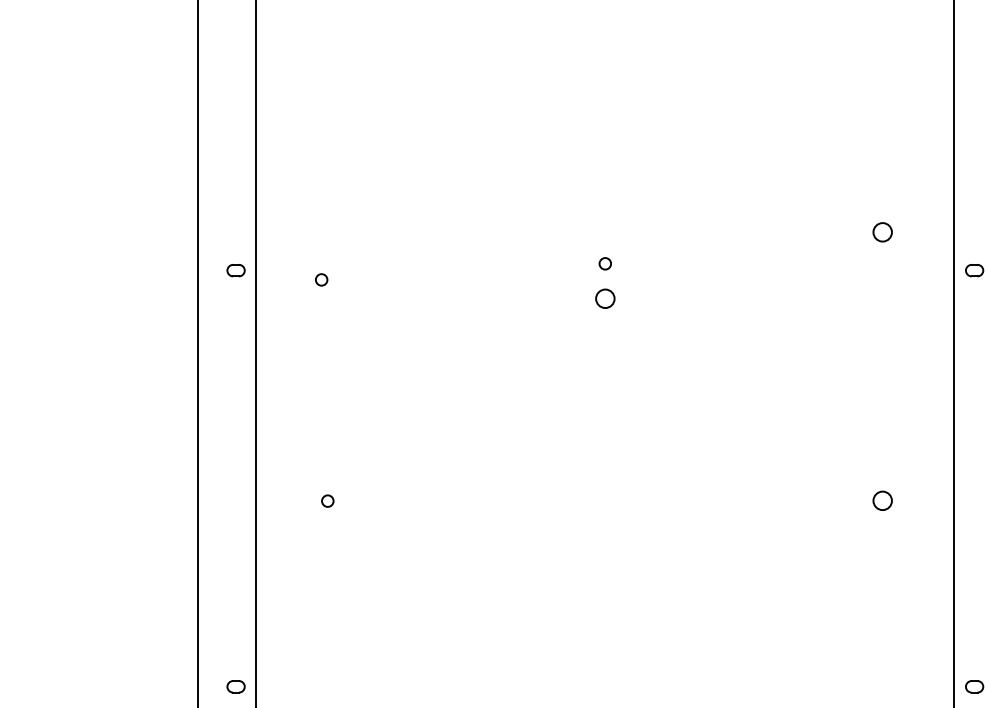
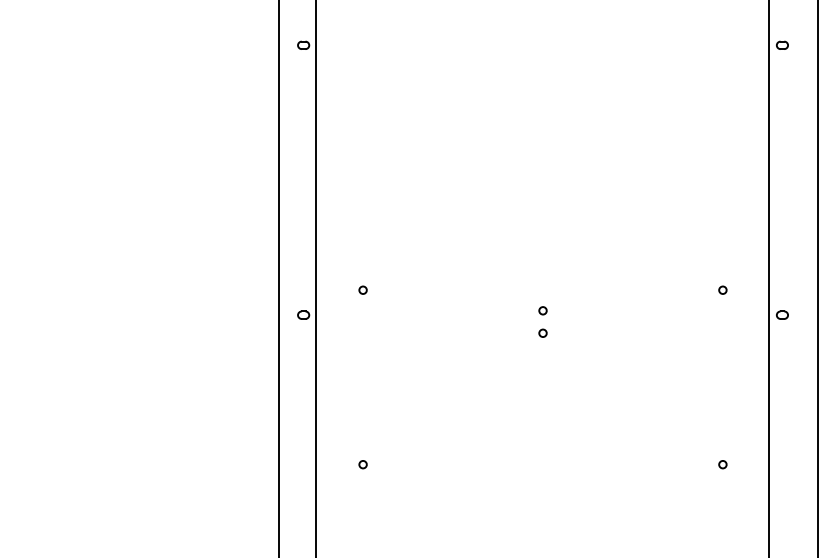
circle: (882, 230) -> (722, 289), size x0.62
circle: (320, 278) -> (362, 289), moved
circle: (604, 297) -> (542, 332), size x0.62
circle: (882, 500) -> (722, 464), size x0.62

